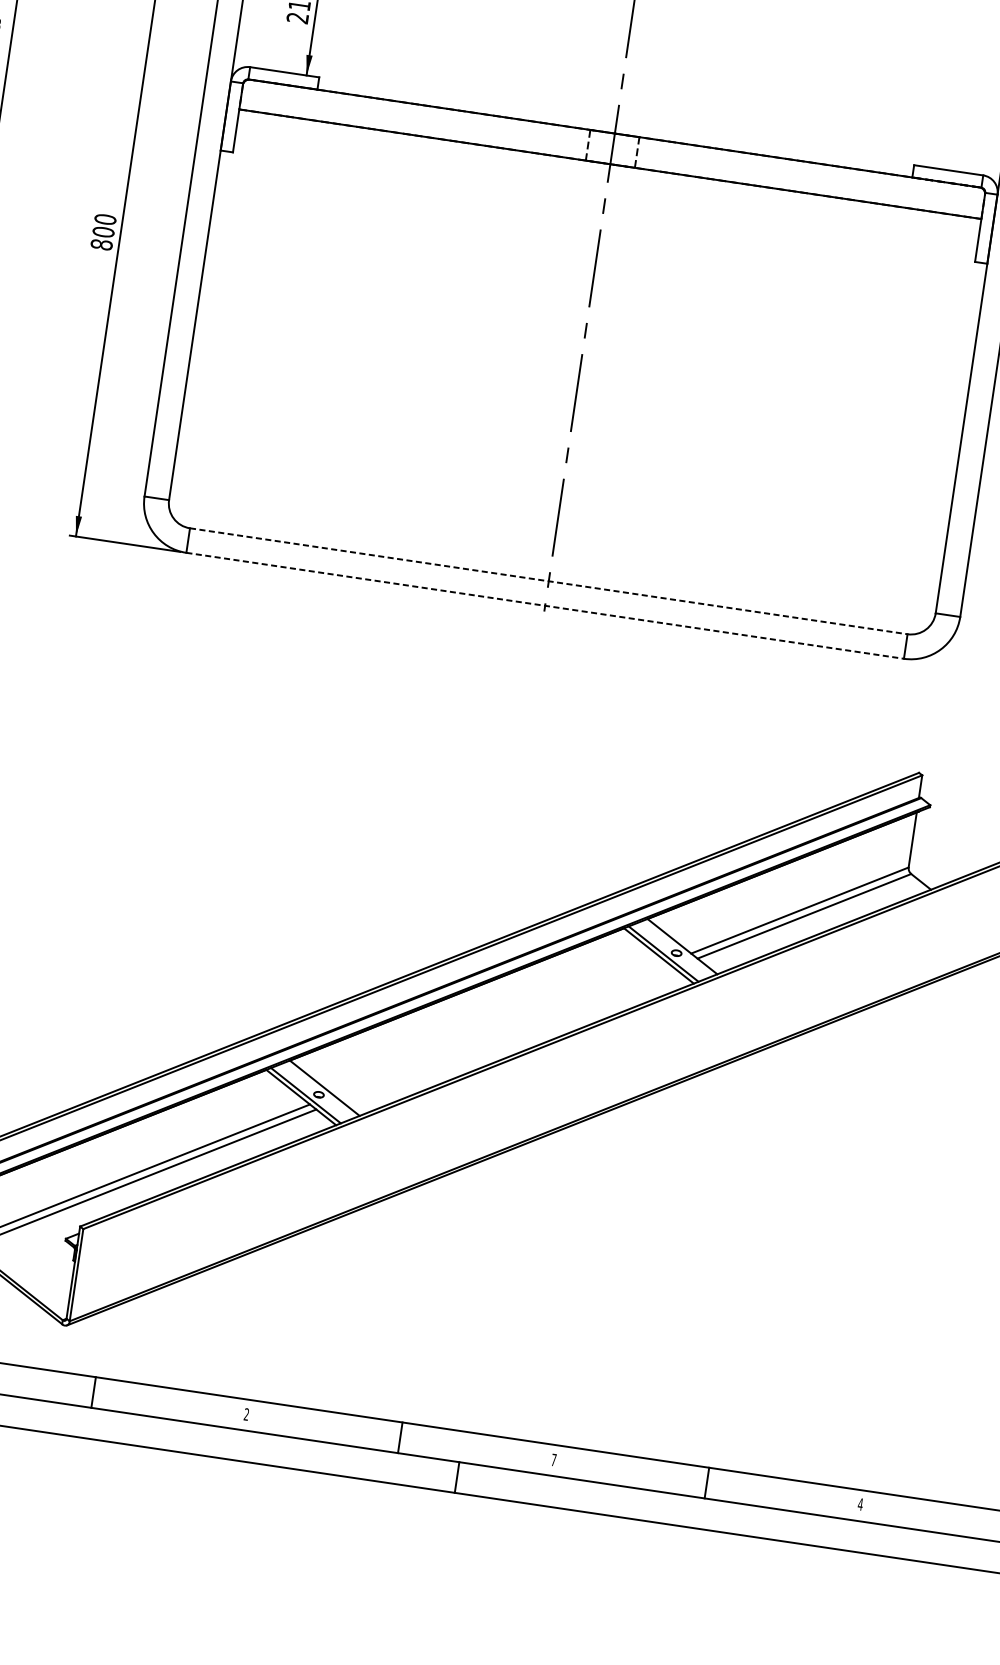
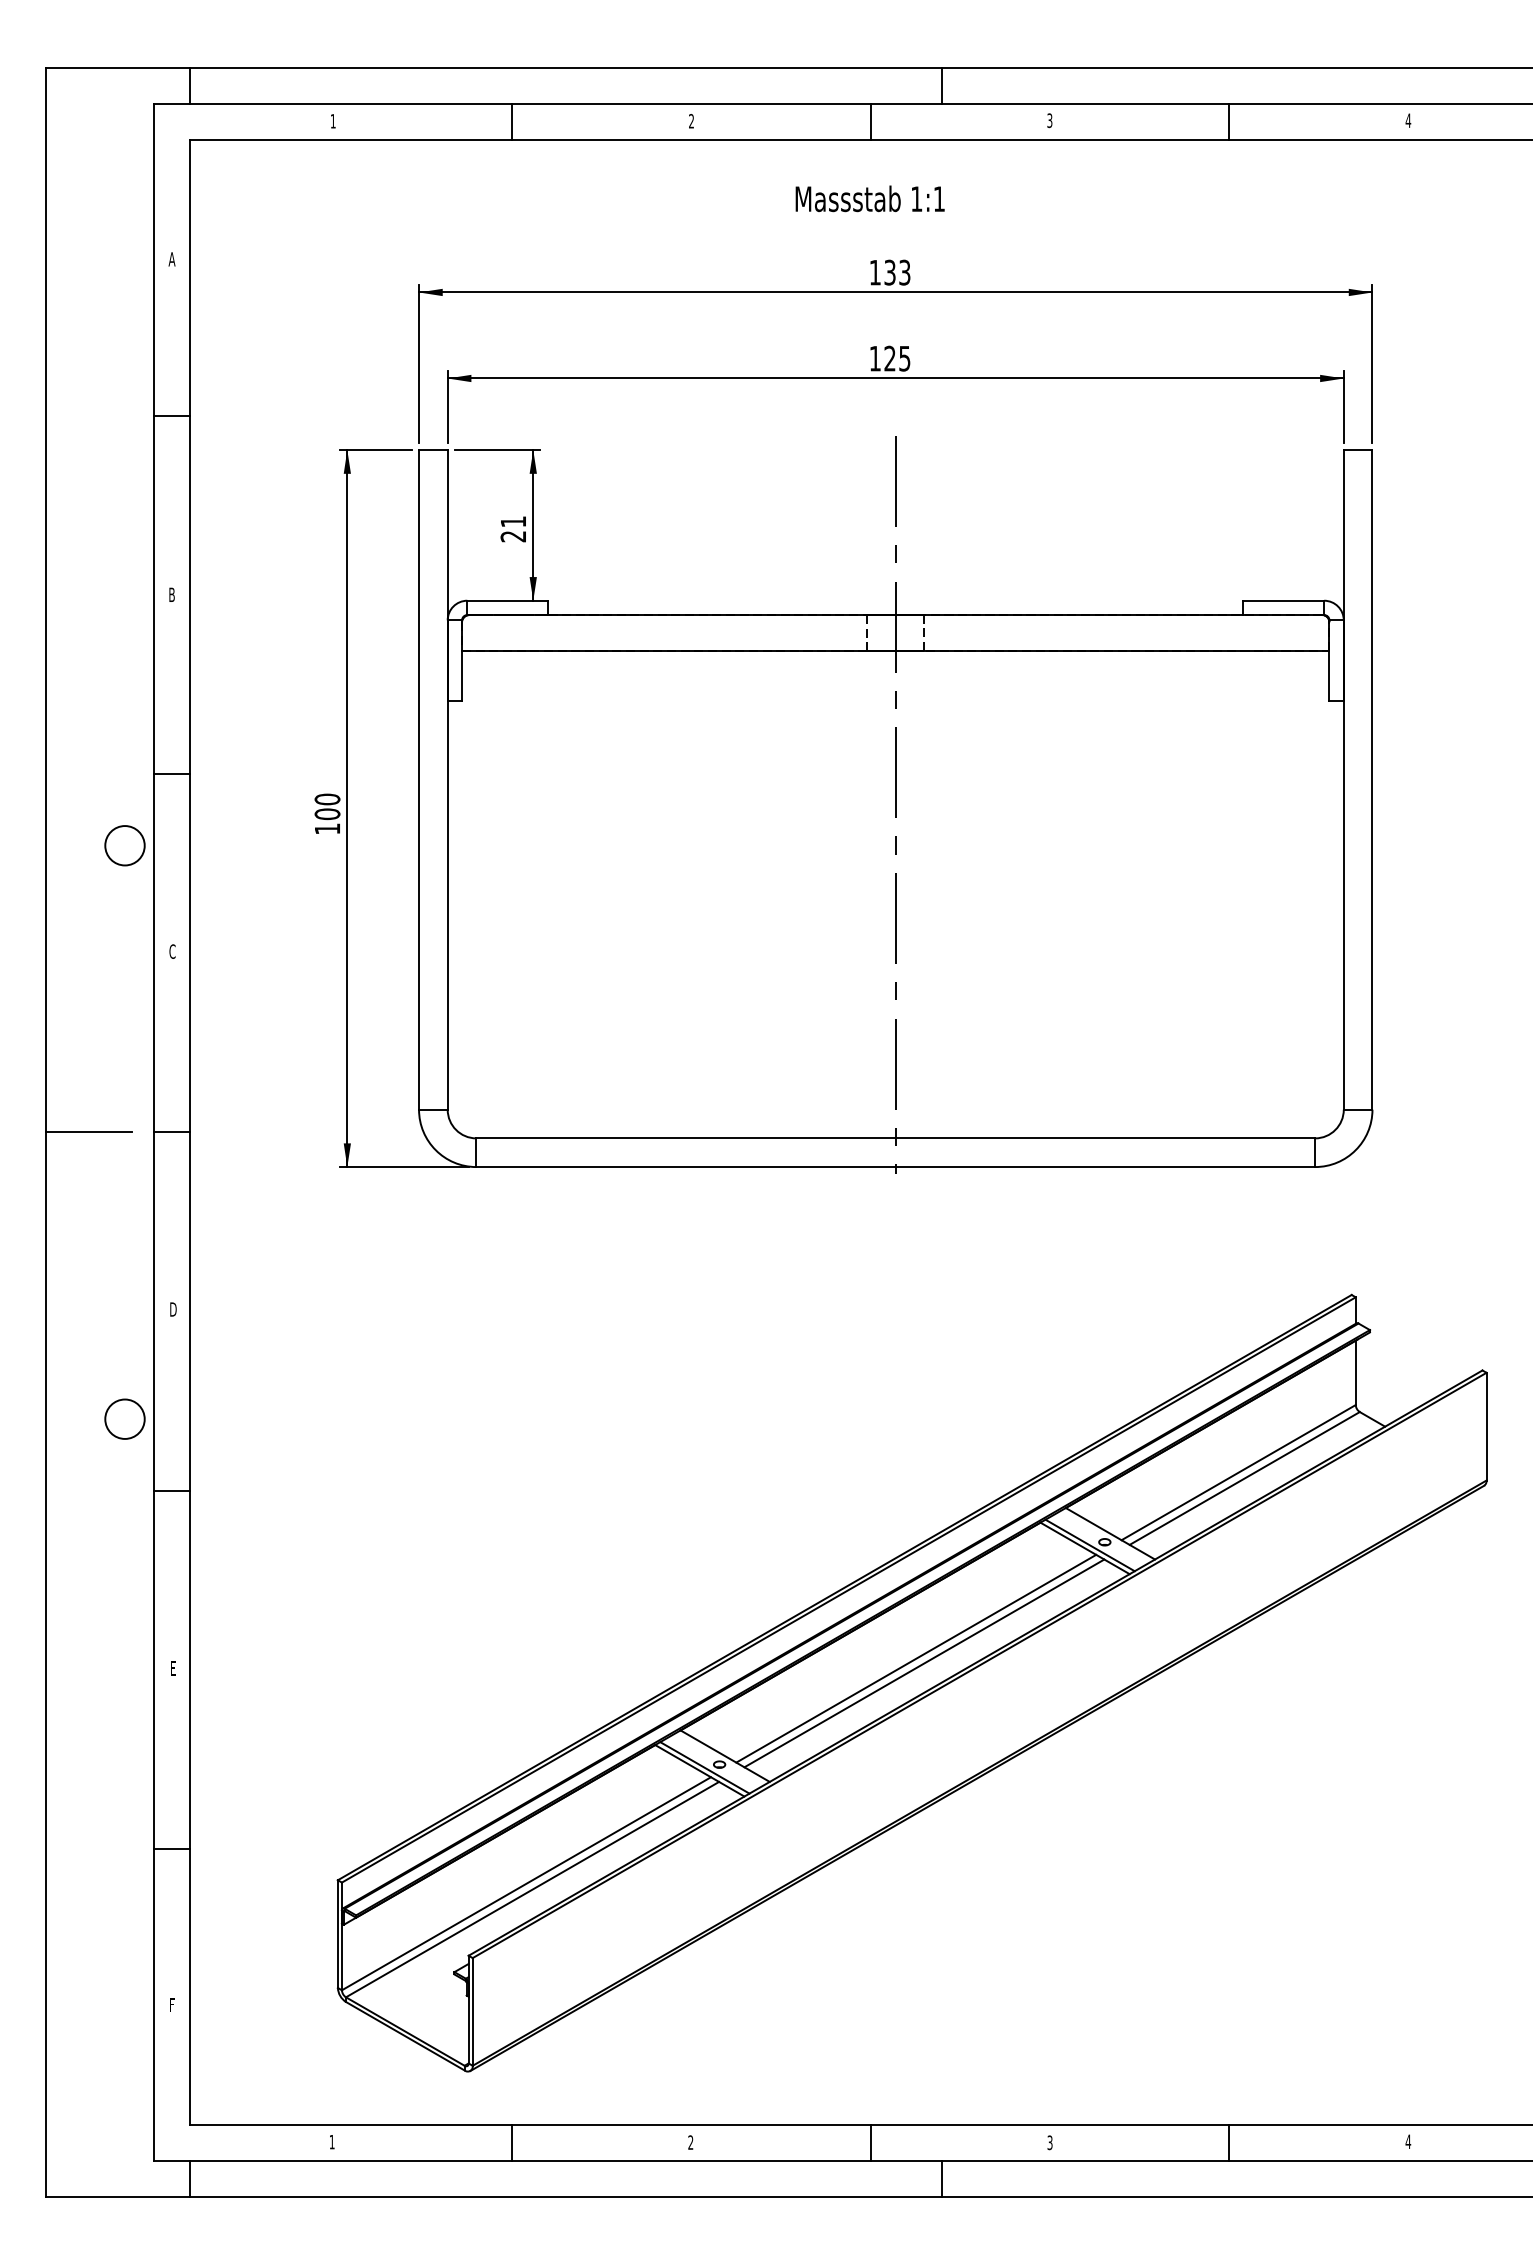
text: (101, 244) -> (327, 828), 800 -> 100
line: (549, 581) -> (896, 1138), dashed -> solid
line: (545, 606) -> (896, 1167), dashed -> solid
line: (500, 1028) -> (916, 1658), added
line: (507, 1034) -> (924, 1663), added
text: (553, 1459) -> (1049, 2142), 7 -> 3

